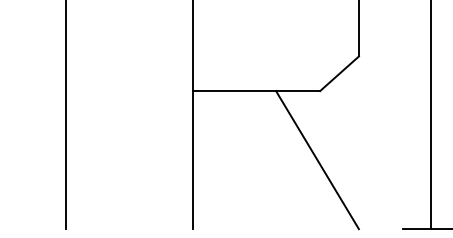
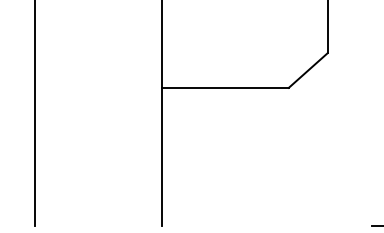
line: (317, 160) -> (286, 157), removed

